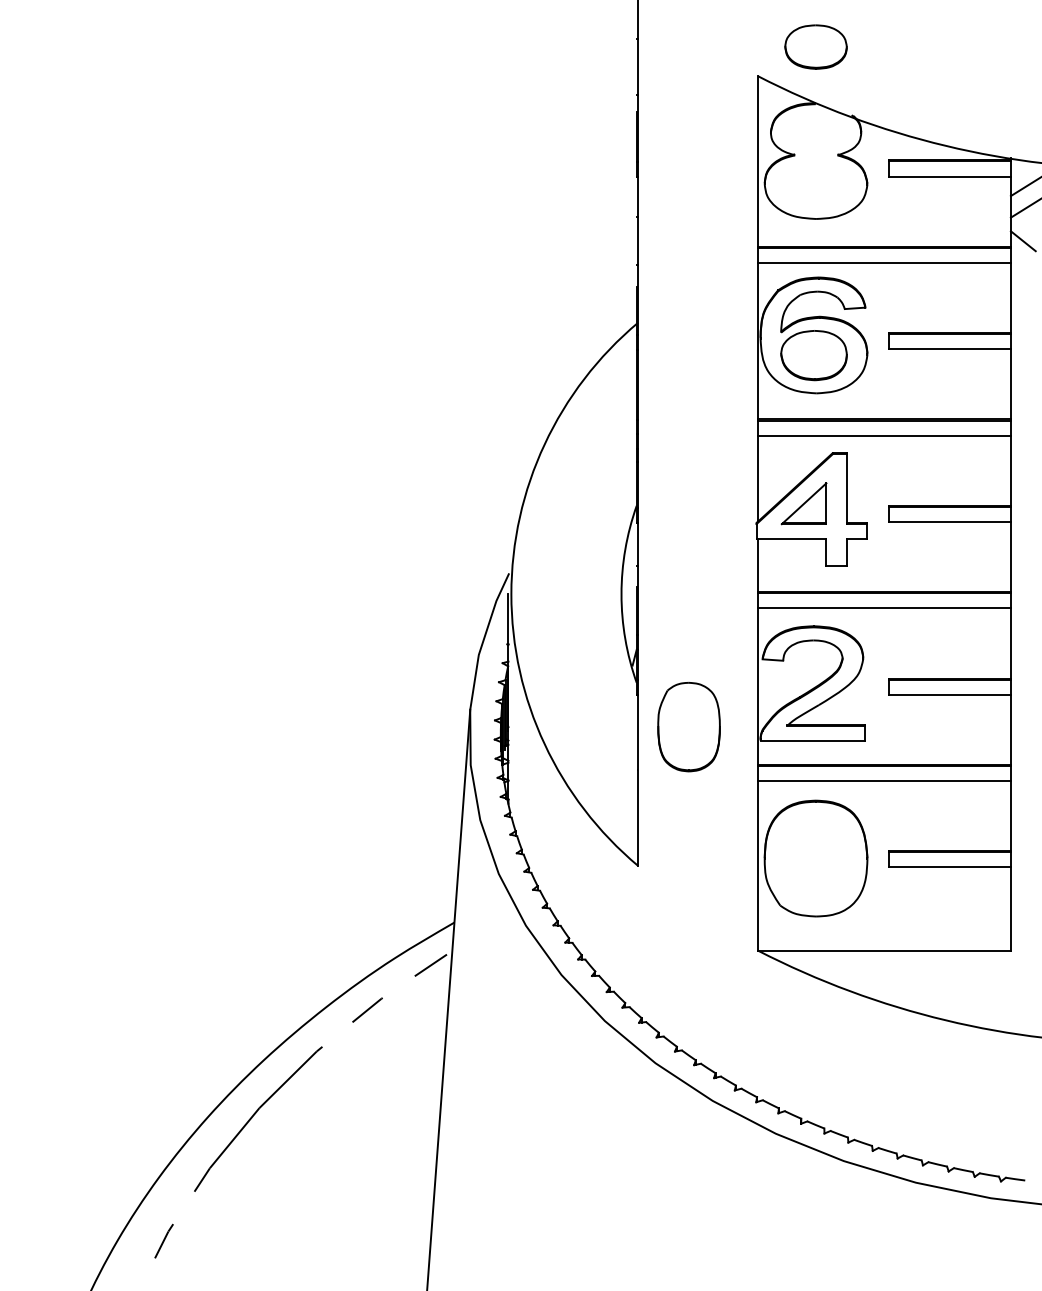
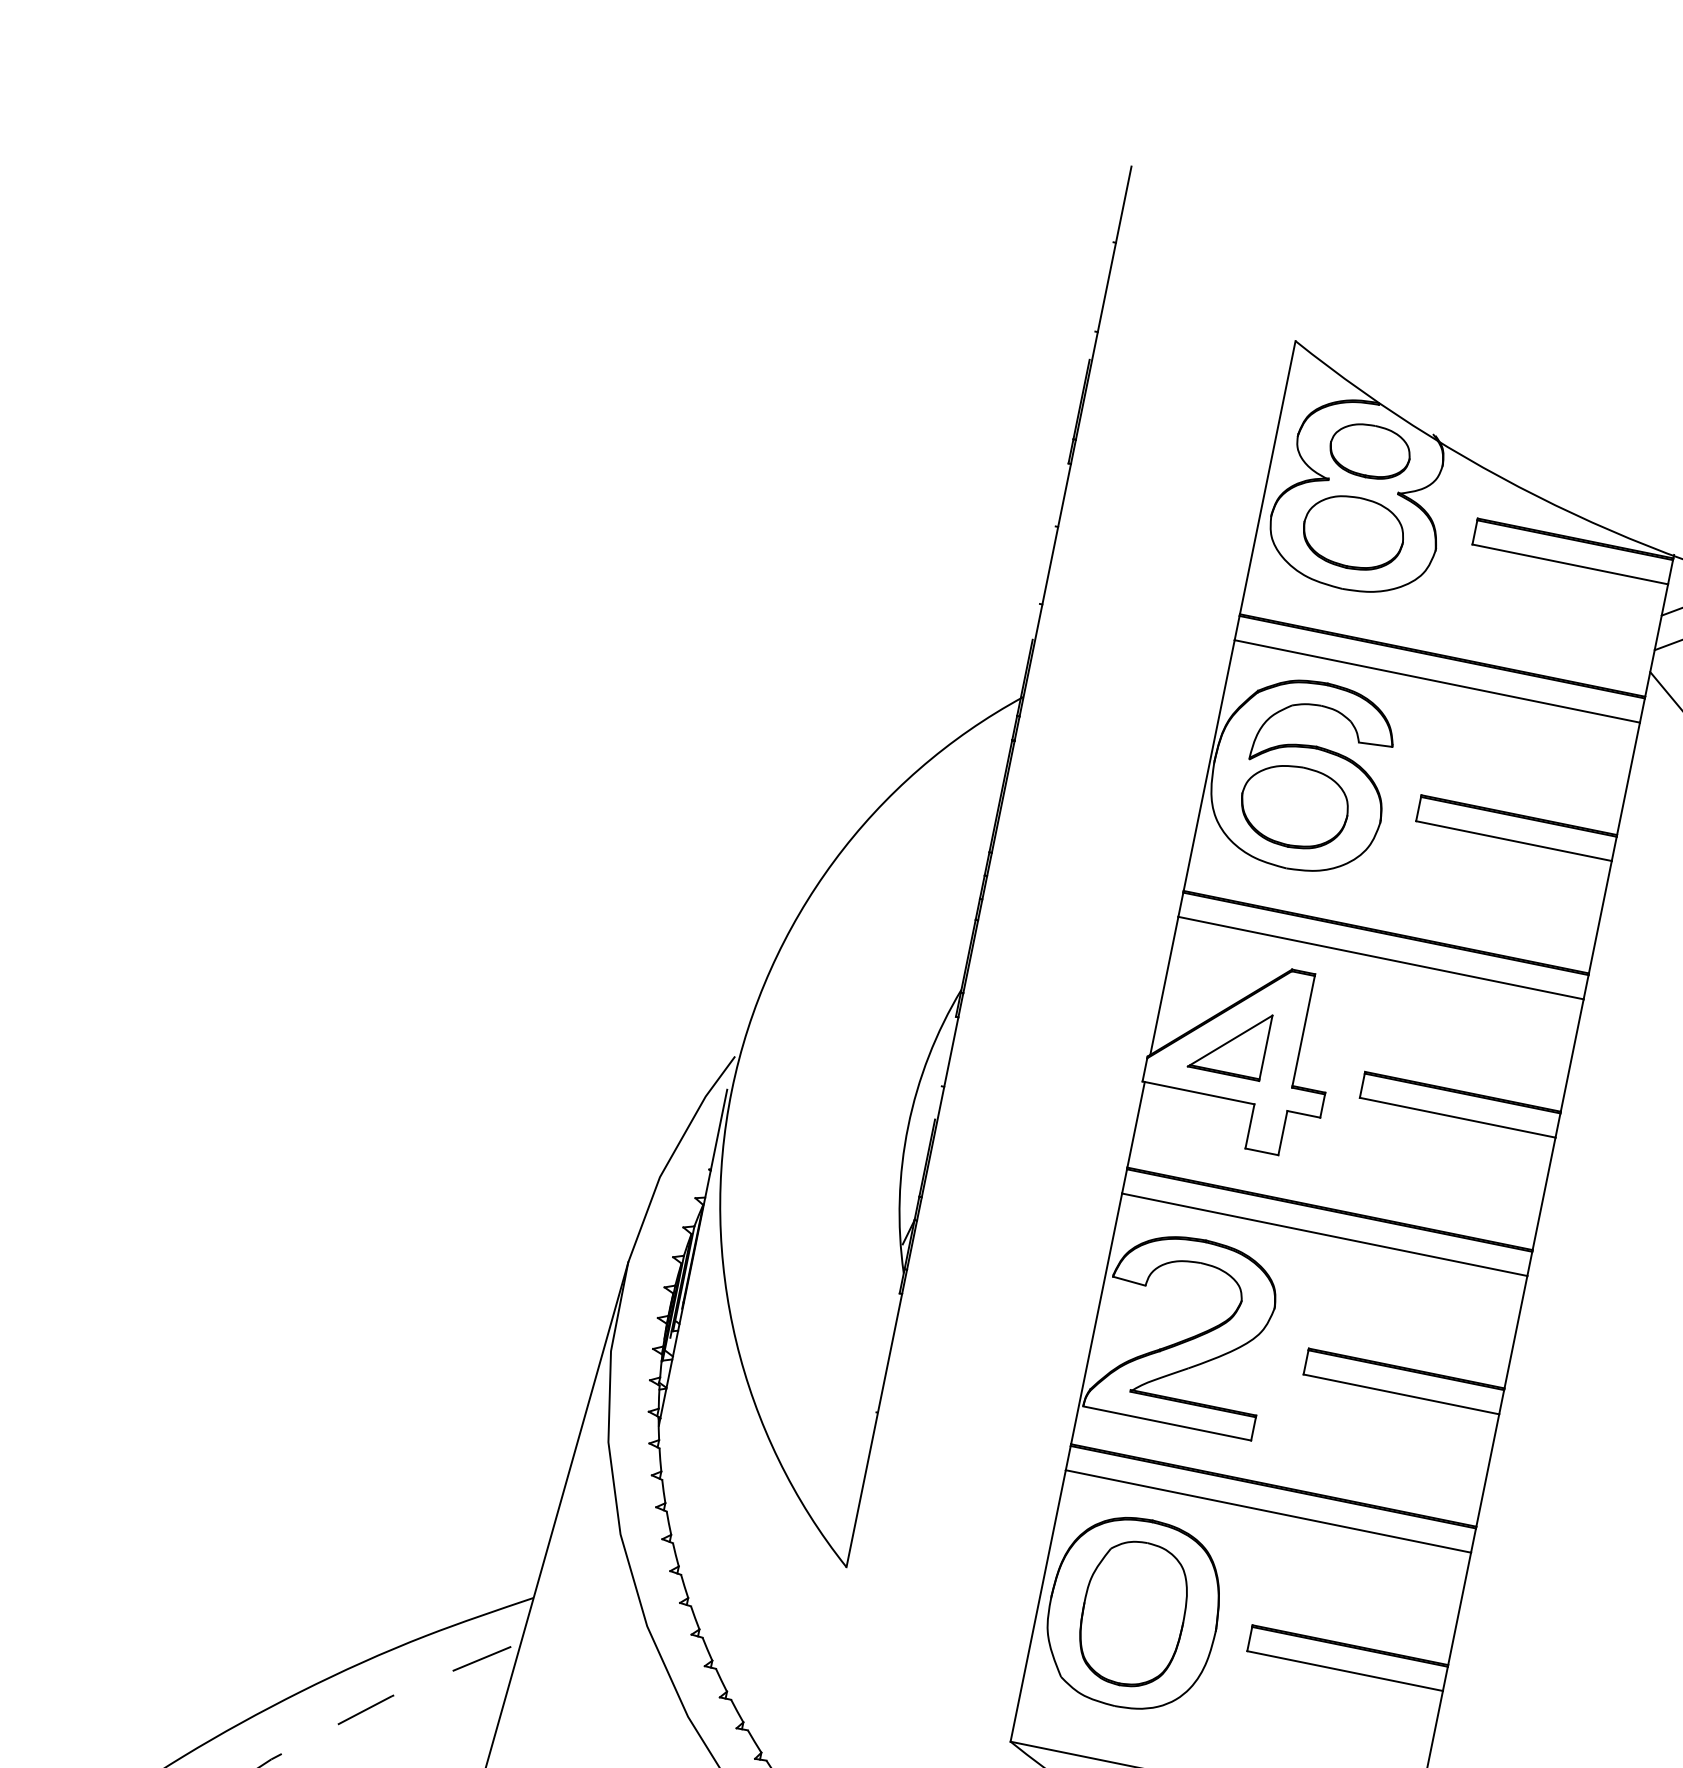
part: (815, 46) -> (1352, 531), moved
part: (815, 133) -> (1369, 451), added
part: (688, 727) -> (1132, 1614), moved

